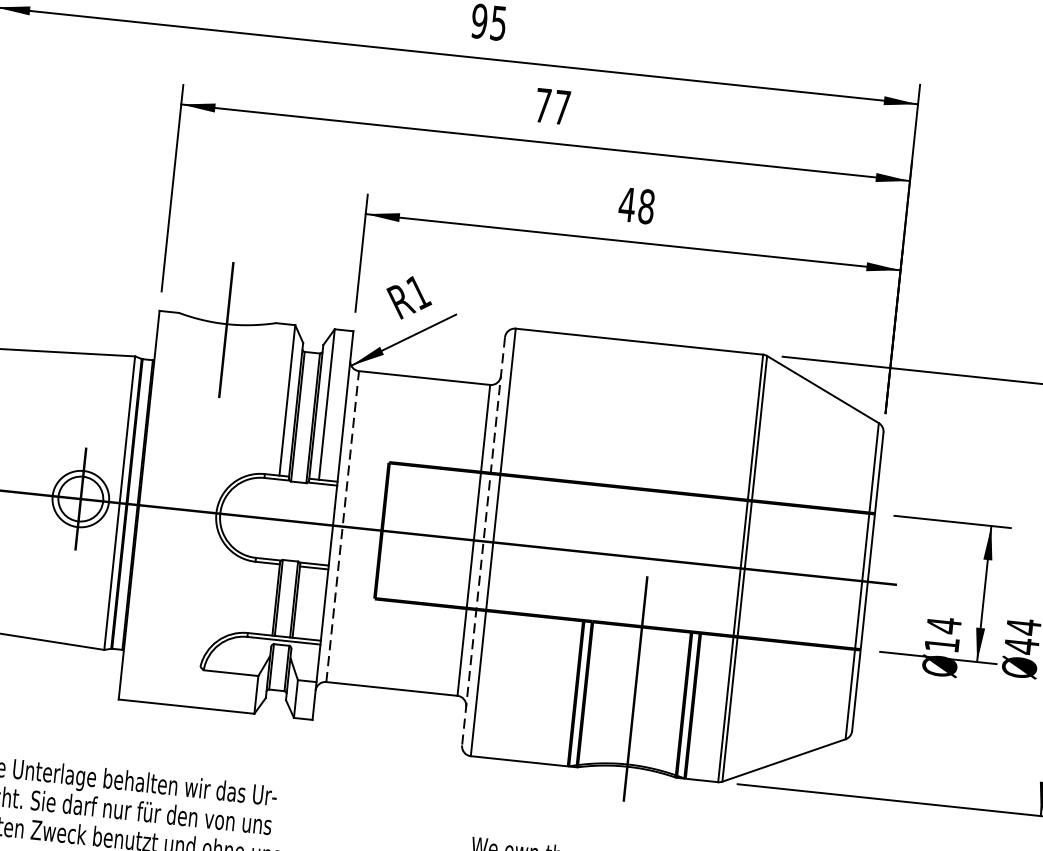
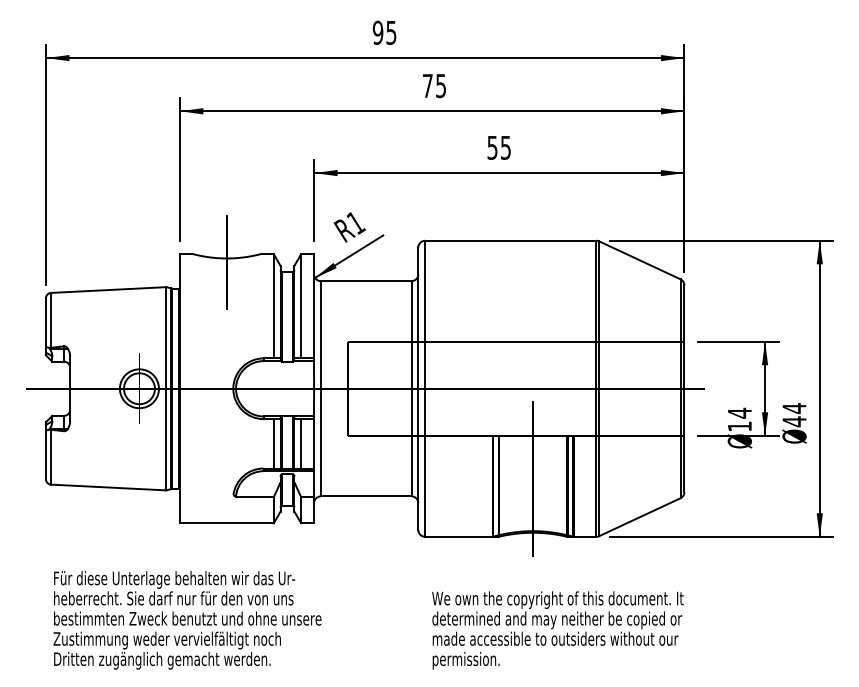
text: (561, 108) -> (440, 86), 77 -> 75
text: (637, 205) -> (499, 147), 48 -> 55
line: (342, 526) -> (320, 388), dashed -> solid
line: (483, 542) -> (418, 389), dashed -> solid
line: (266, 598) -> (273, 443), added
line: (306, 602) -> (301, 443), added

